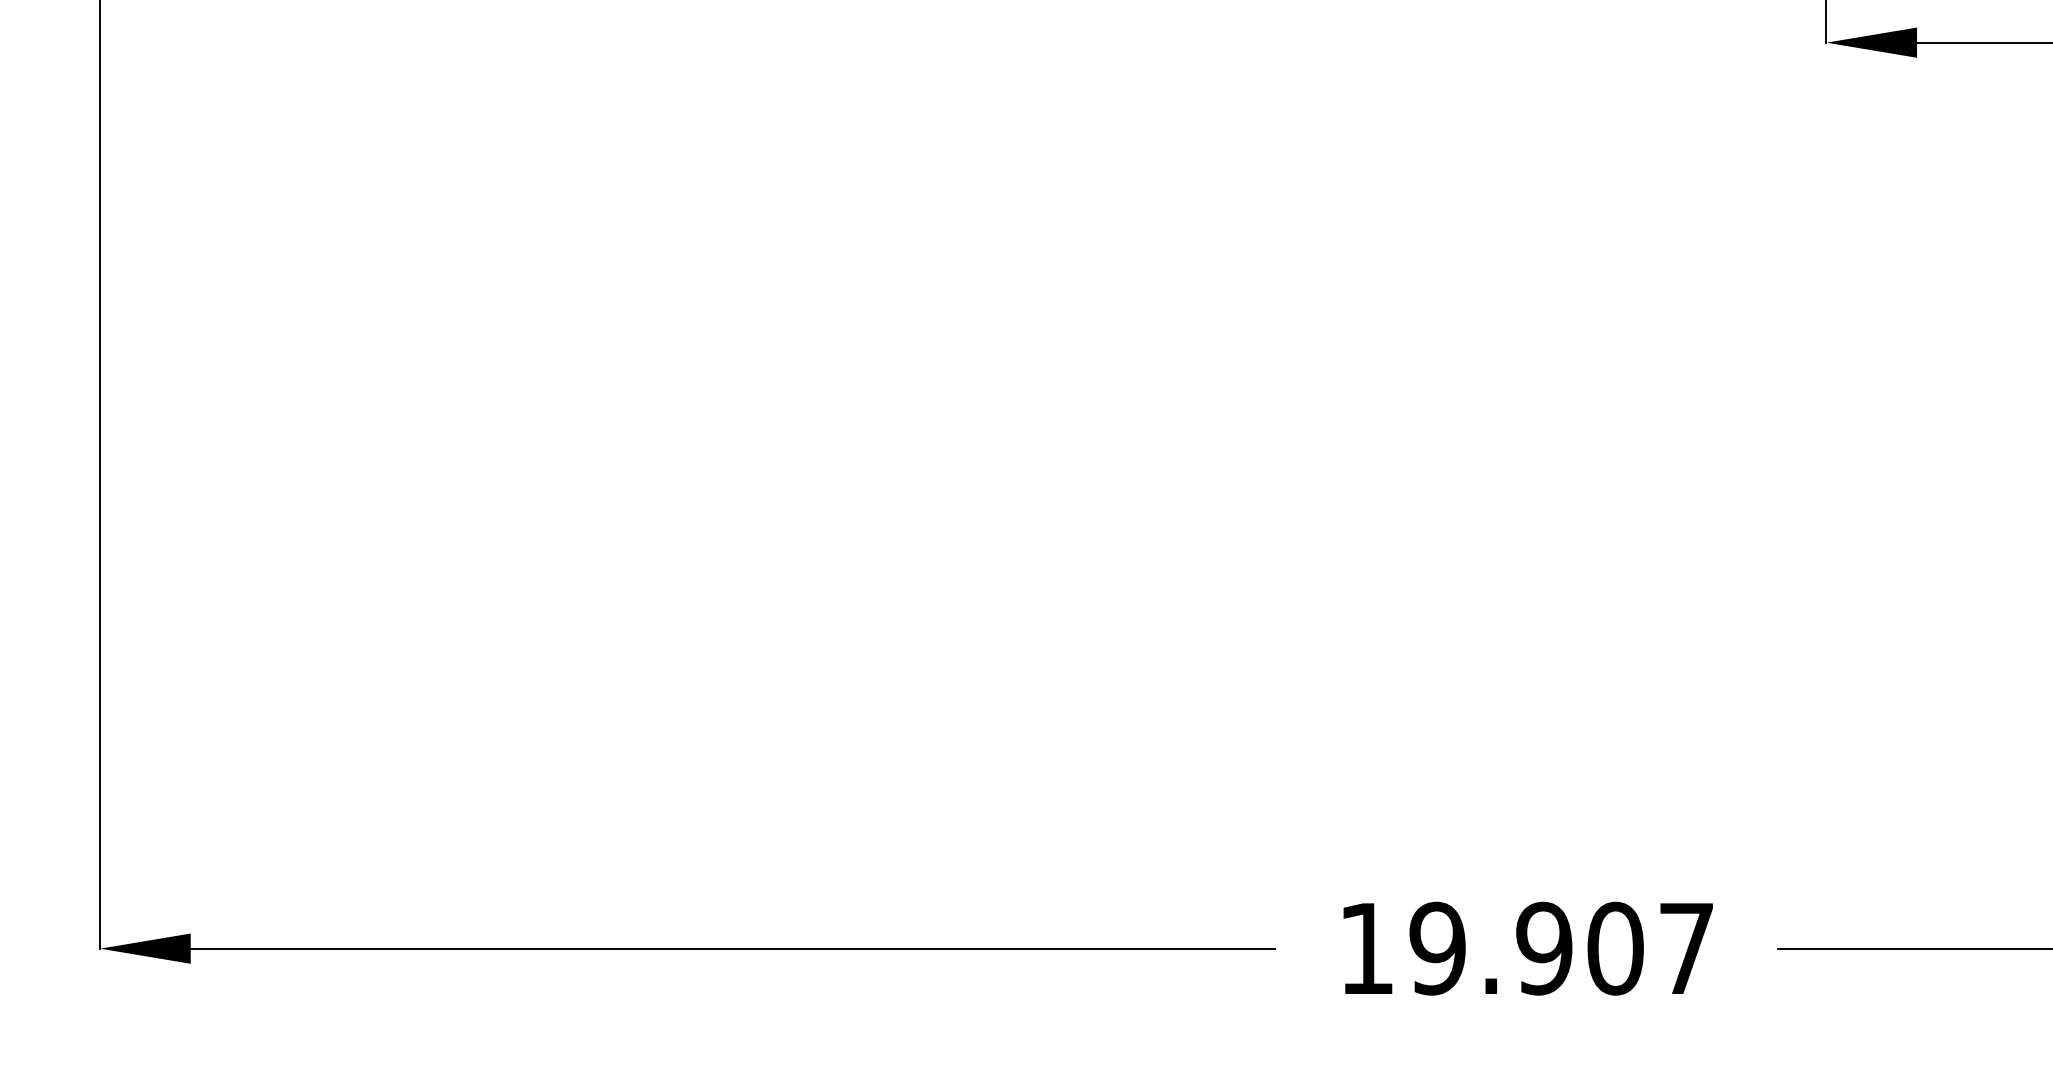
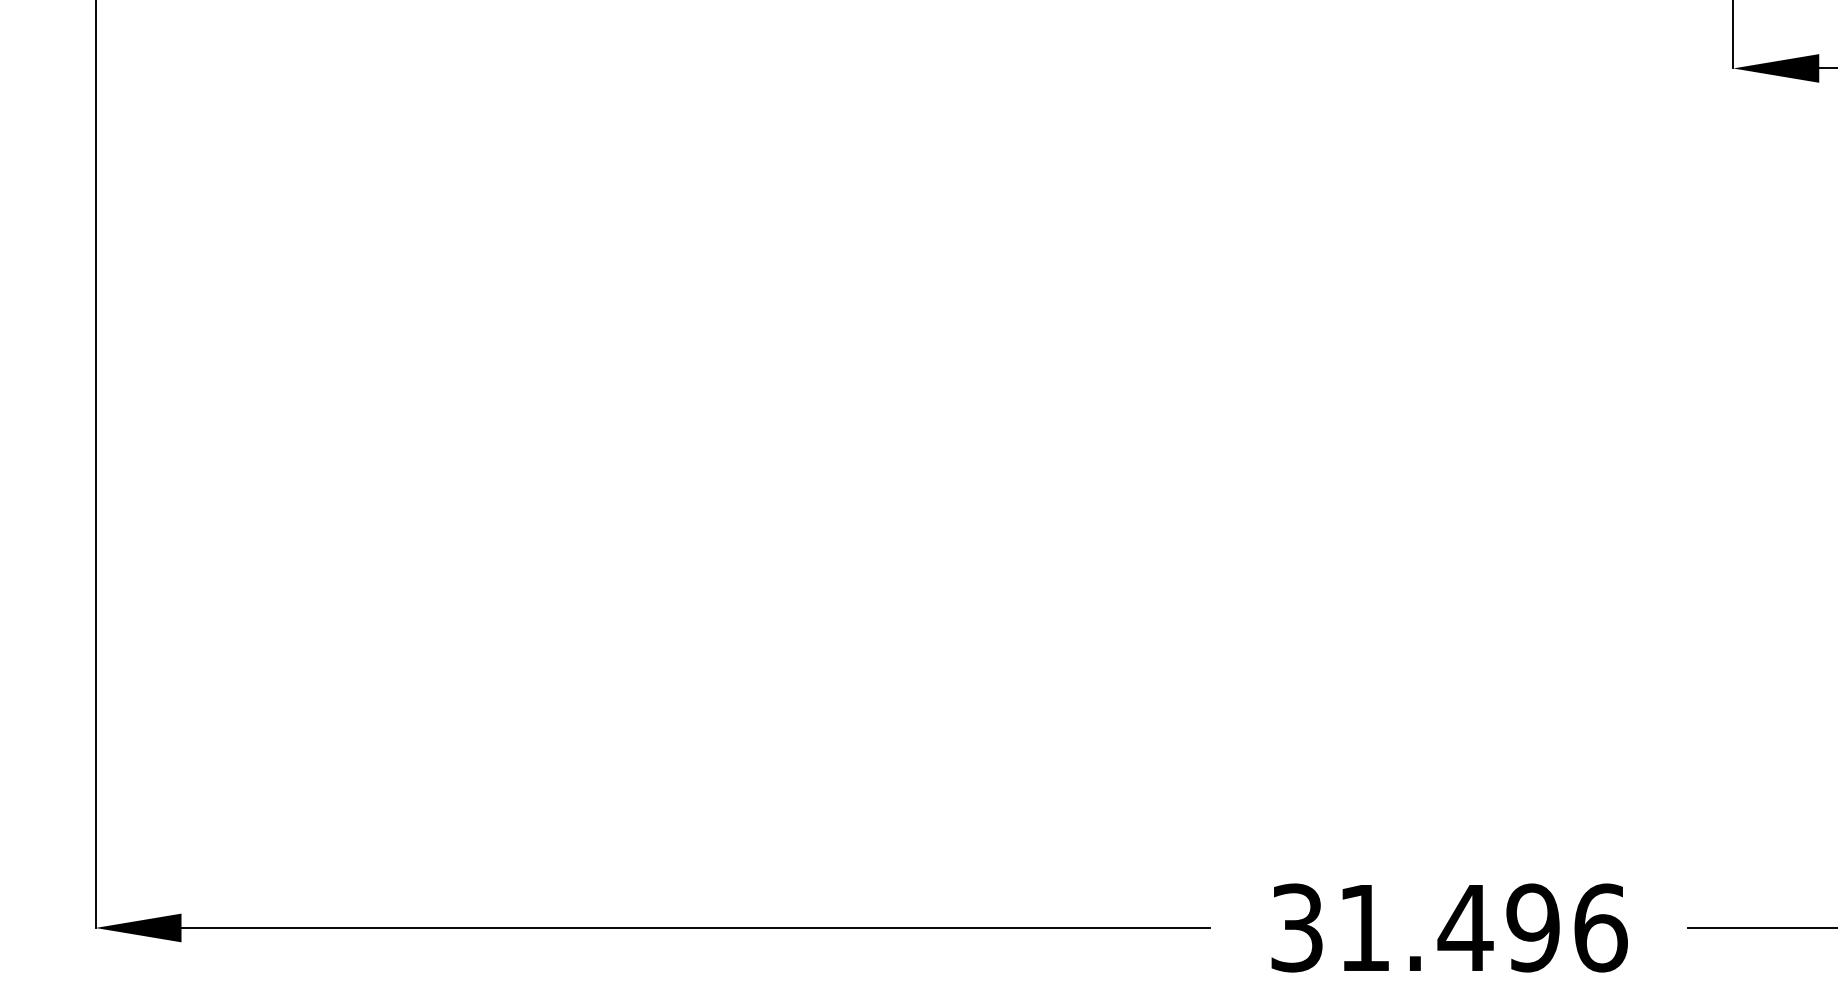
text: (1527, 948) -> (1449, 927), 19.907 -> 31.496

